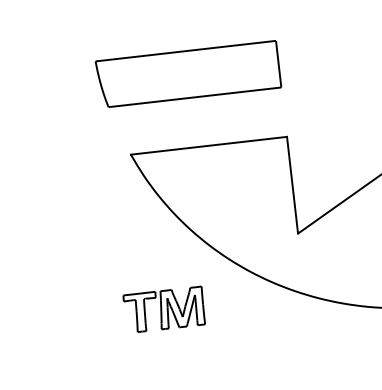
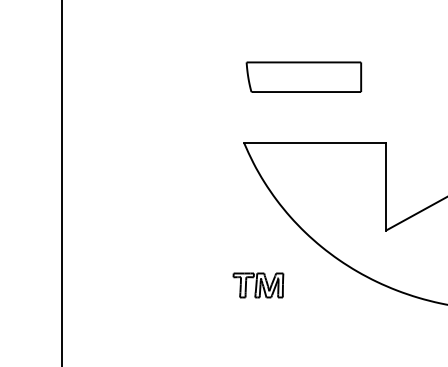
part: (188, 74) -> (303, 77), size x0.7
part: (164, 309) -> (258, 285), size x0.7

